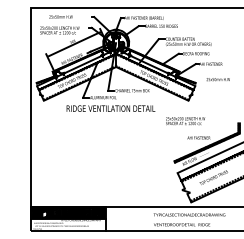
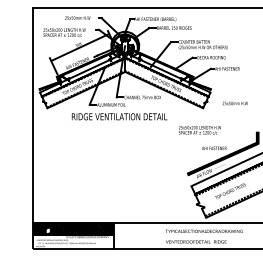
text: (60, 16) -> (77, 17), moved
text: (217, 79) -> (234, 103), moved

